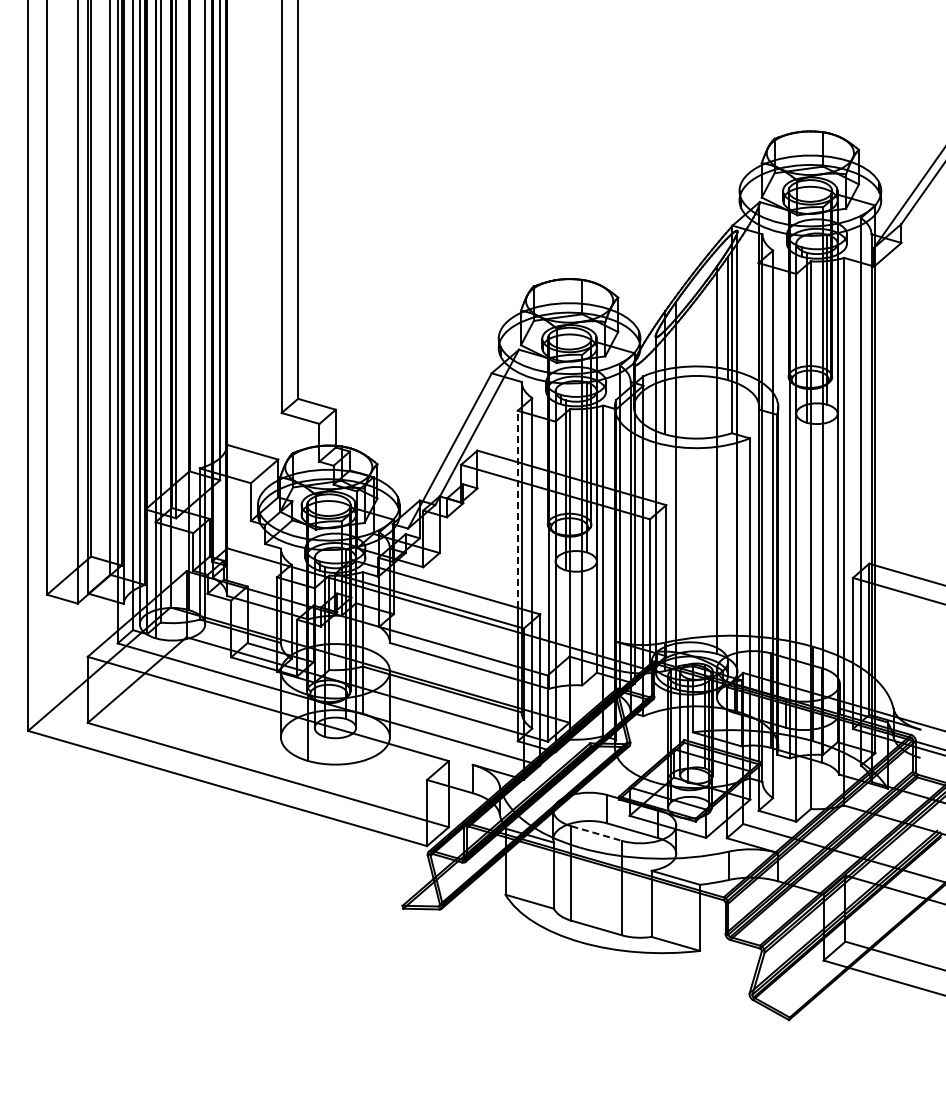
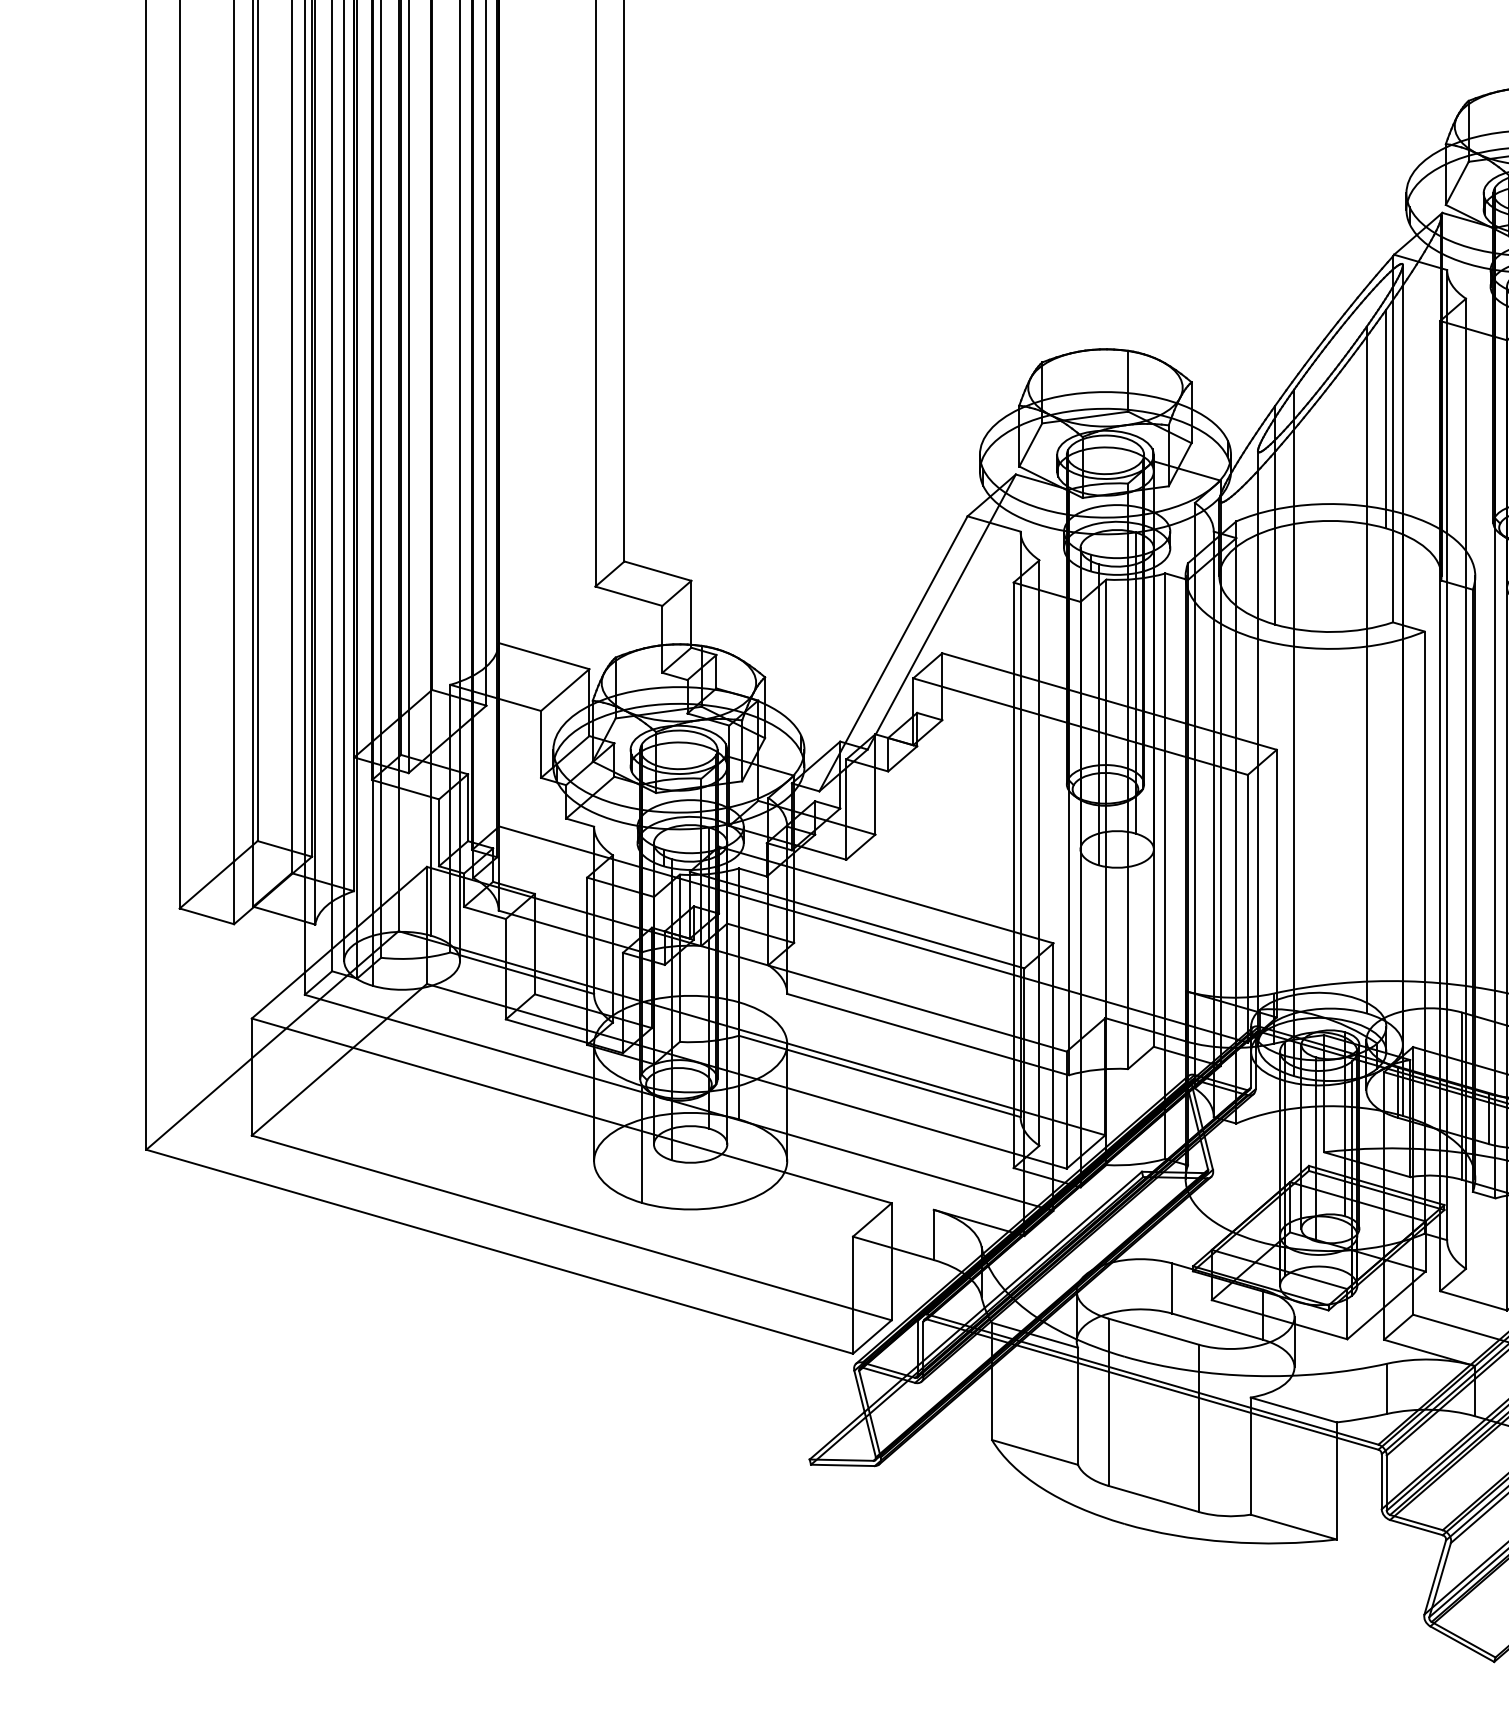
line: (517, 509) -> (1013, 757), dashed -> solid
line: (596, 833) -> (1153, 1331), dashed -> solid

